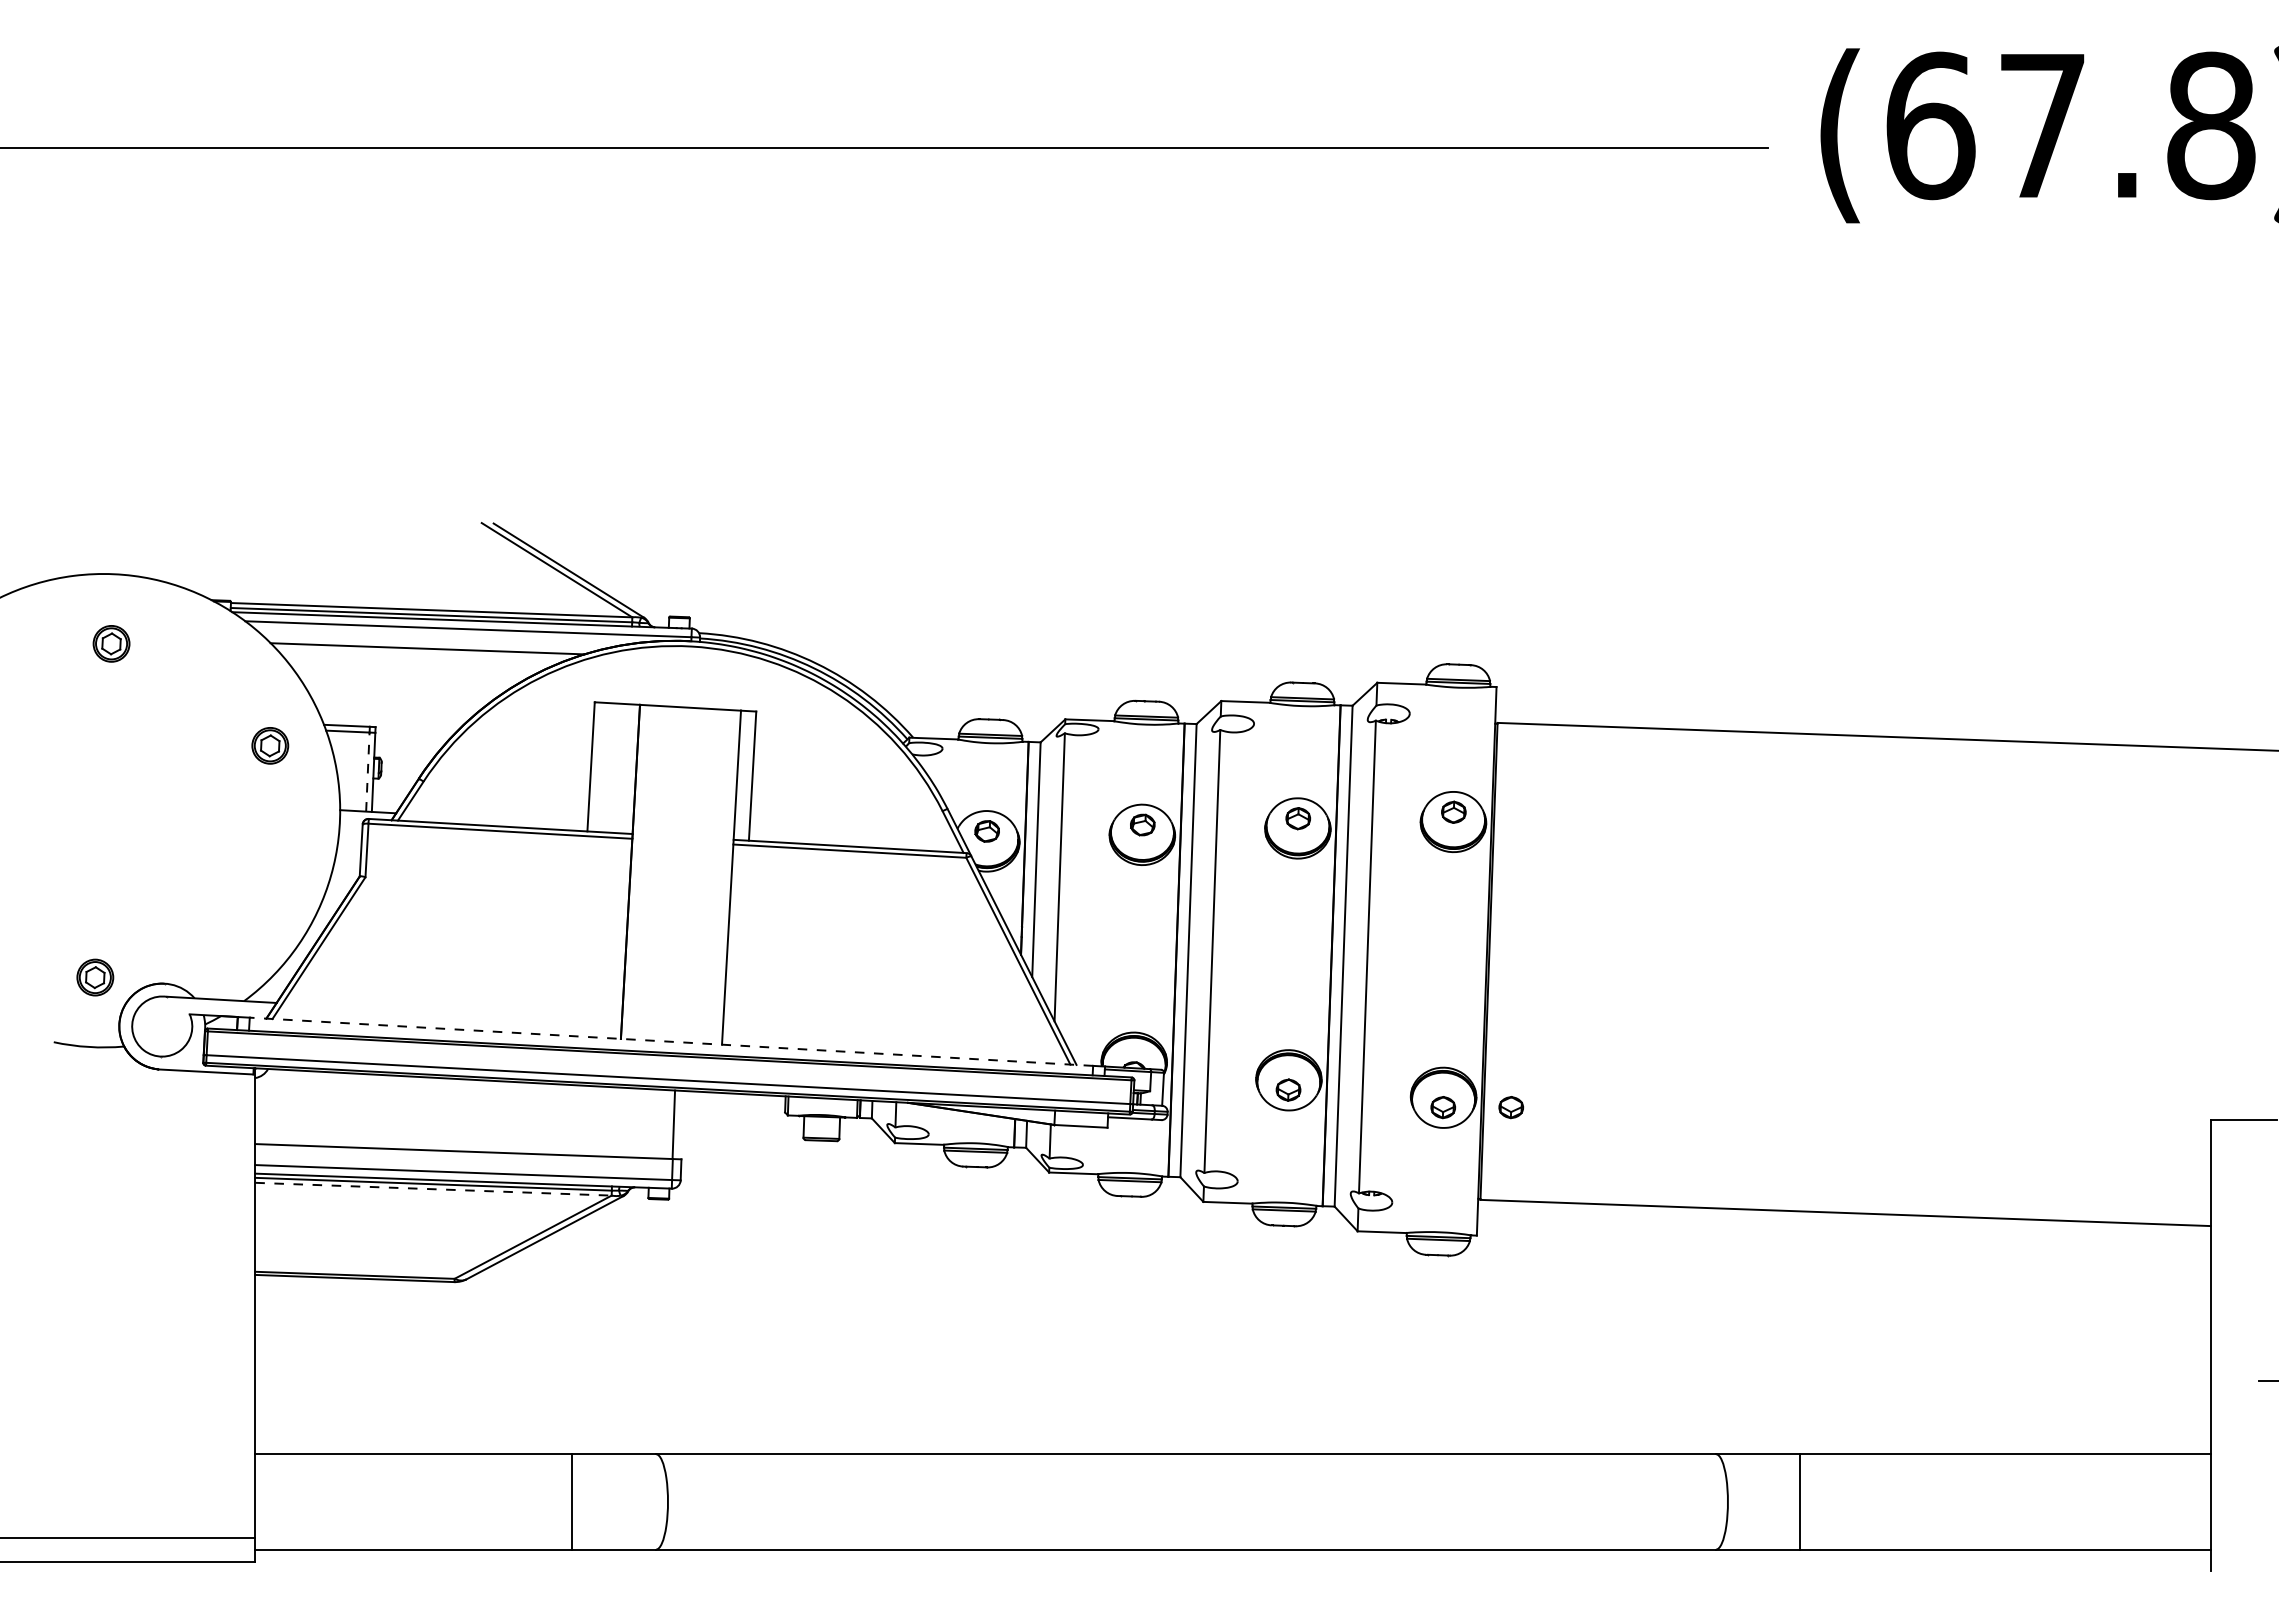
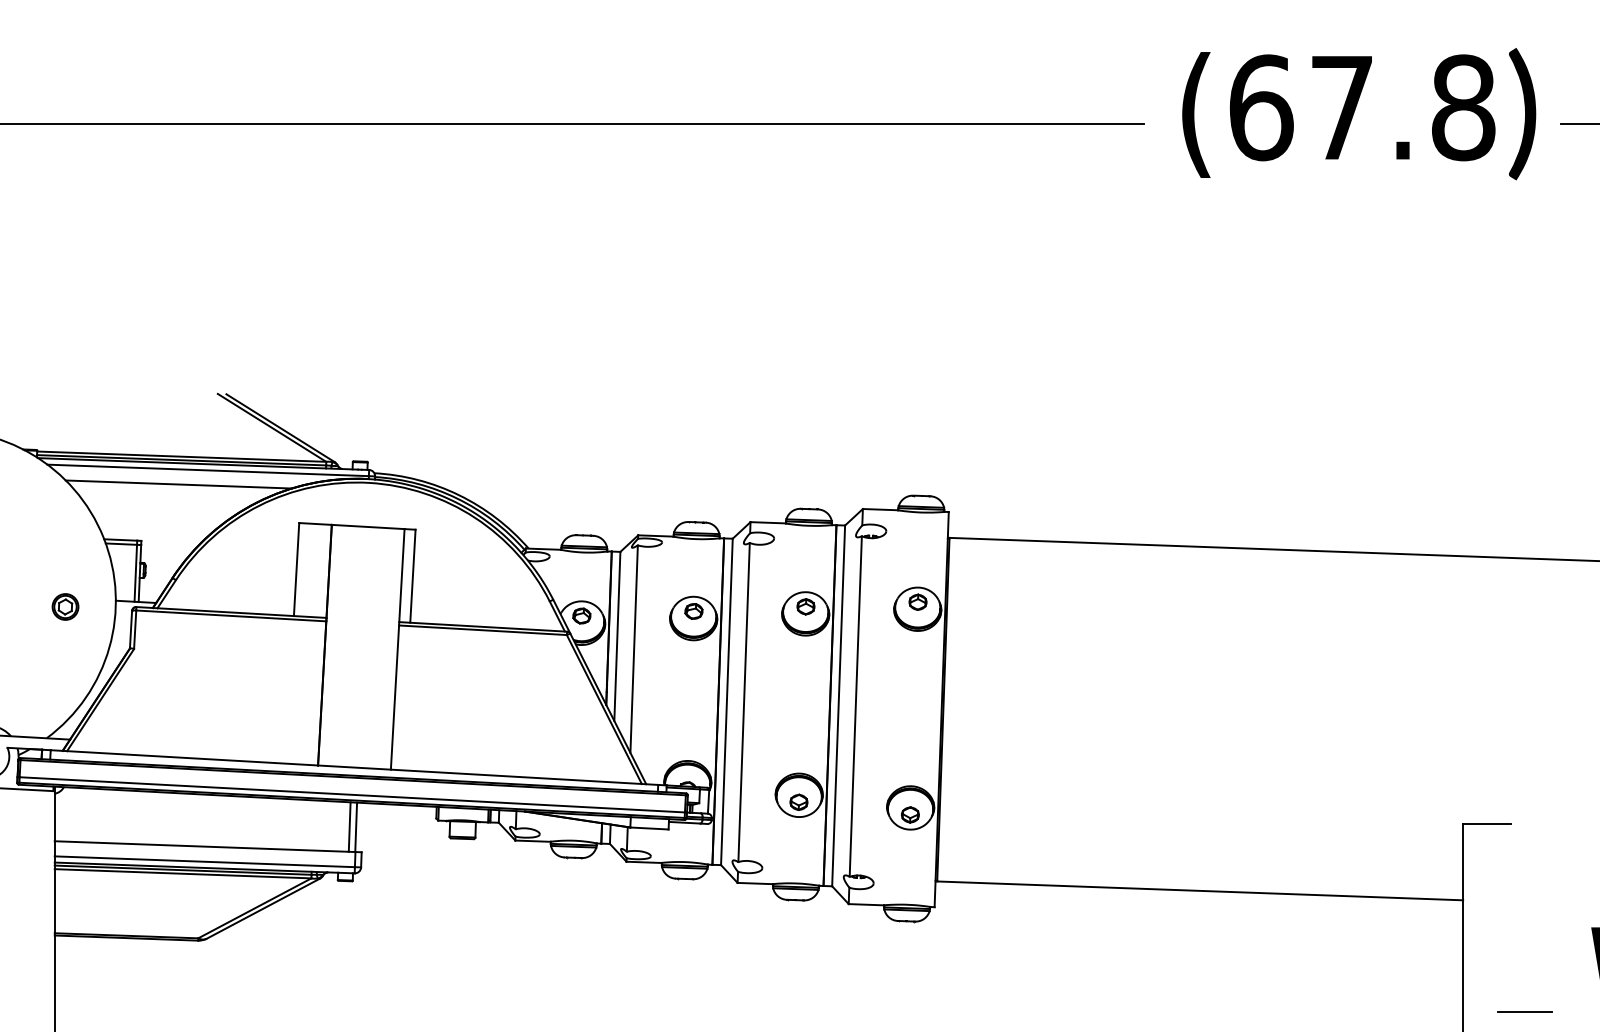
part: (270, 745) -> (65, 606), moved
line: (367, 772) -> (135, 573), dashed -> solid
line: (670, 1041) -> (353, 767), dashed -> solid
part: (1511, 1107) -> (959, 814), removed
line: (664, 1124) -> (349, 827), added
line: (433, 1189) -> (183, 873), dashed -> solid

